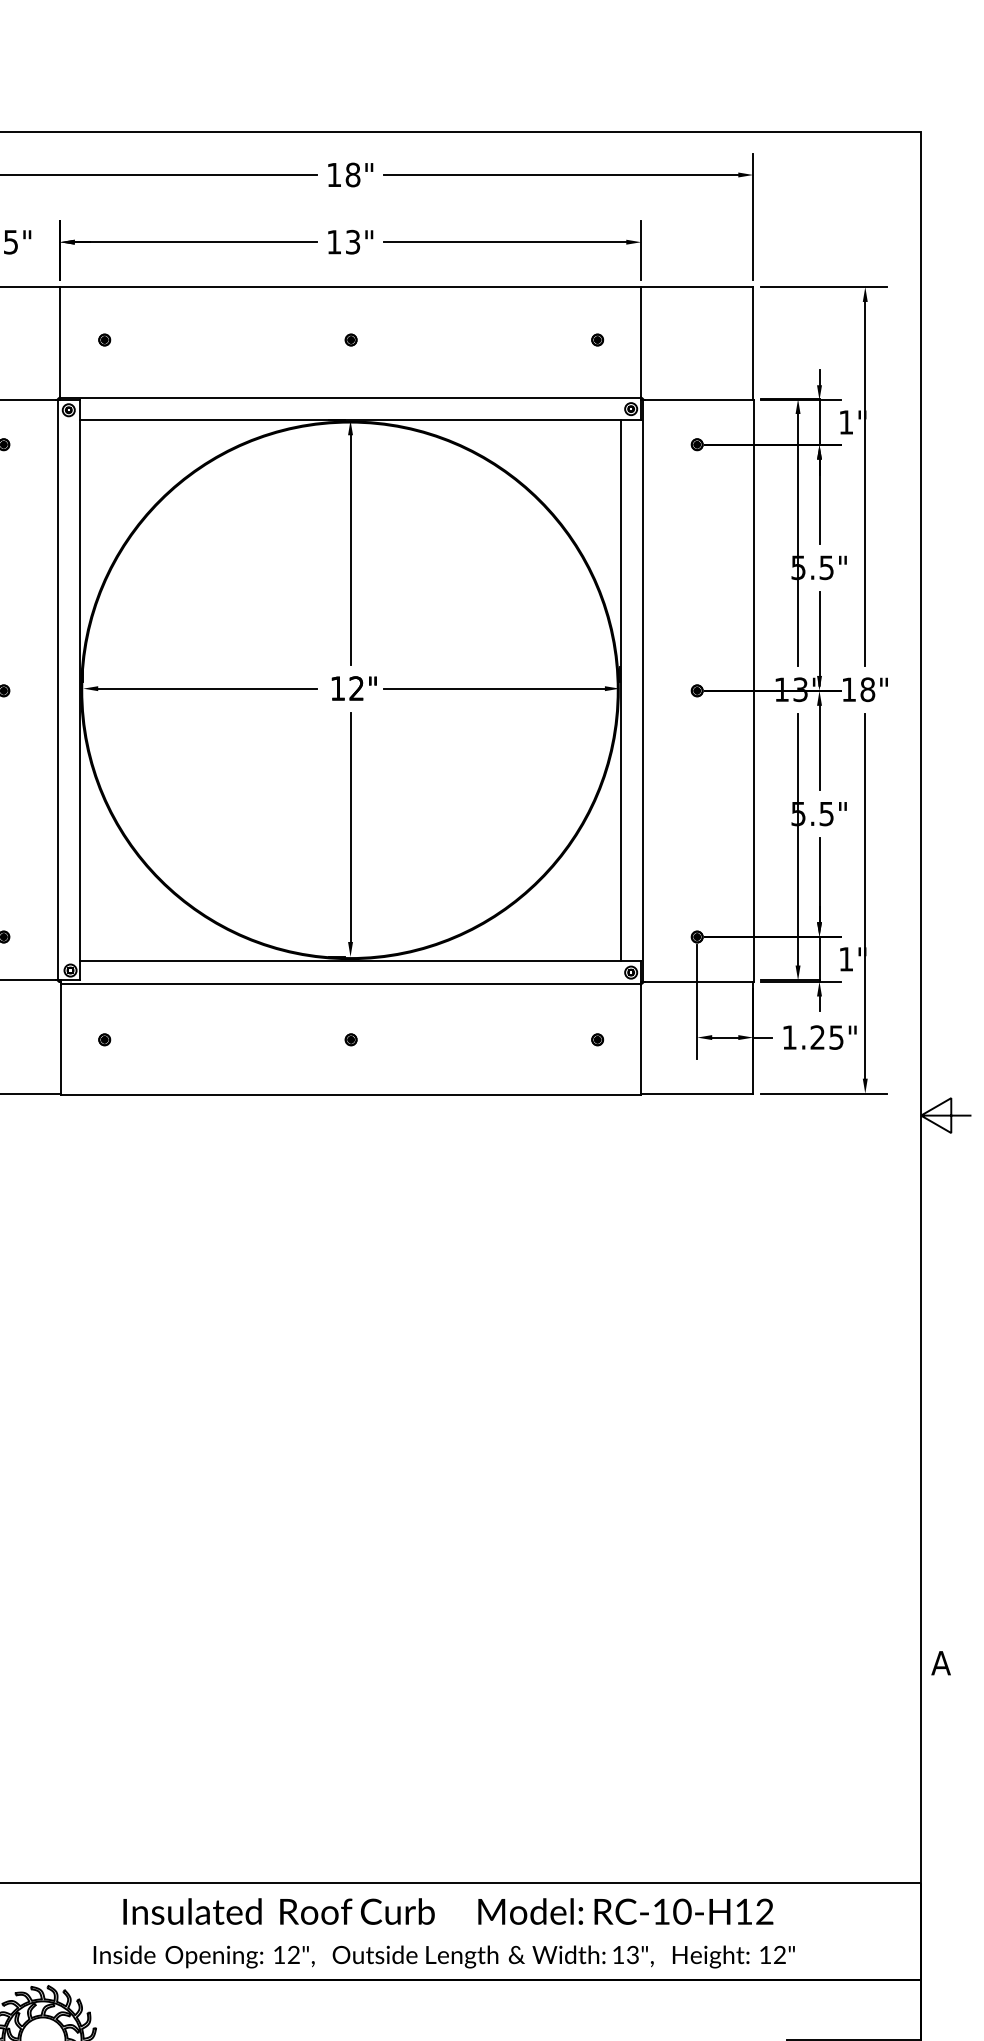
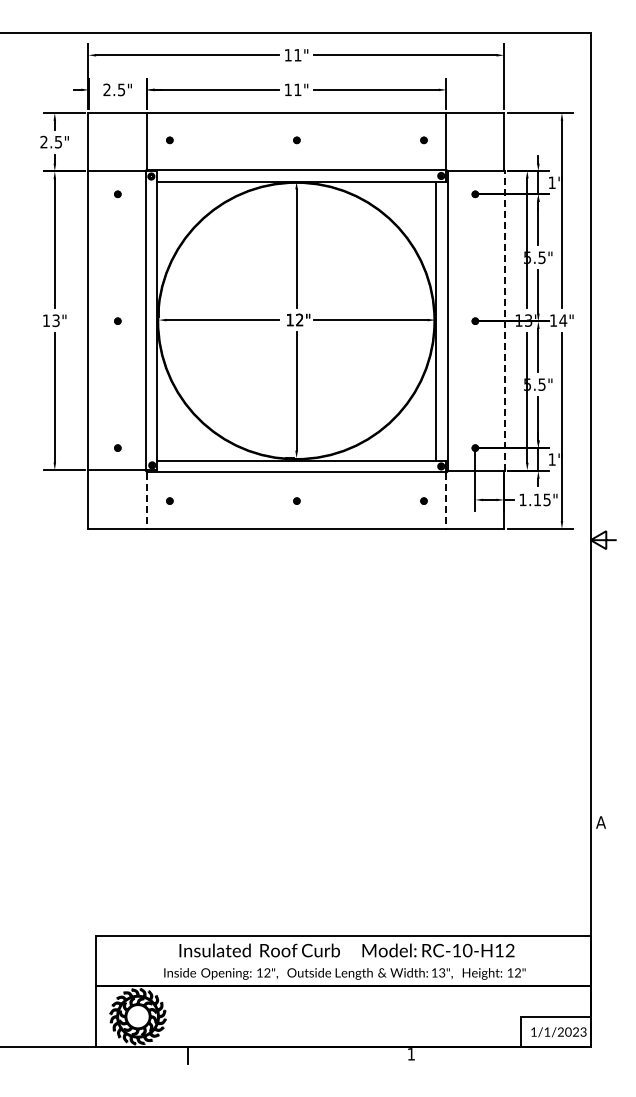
text: (352, 175) -> (297, 55), 18" -> 11"
text: (352, 241) -> (297, 89), 13" -> 11"
text: (868, 689) -> (563, 320), 18" -> 14"
line: (753, 691) -> (504, 321), solid -> dashed
text: (815, 1036) -> (536, 499), 1.25" -> 1.15"
line: (61, 1040) -> (147, 501), solid -> dashed
line: (641, 1040) -> (446, 501), solid -> dashed

